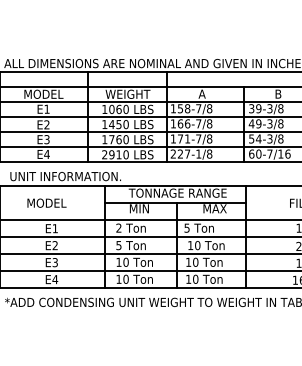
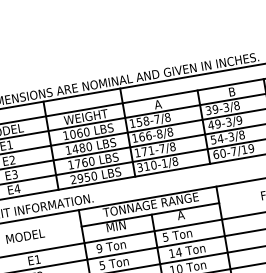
text: (198, 123) -> (159, 133), 166-7/8 -> 166-8/8
text: (280, 123) -> (239, 120), 49-3/8 -> 49-3/9
text: (118, 124) -> (81, 147), 1450 -> 1480
text: (180, 153) -> (146, 165), 227-1/8 -> 310-1/8
text: (287, 153) -> (250, 148), 60-7/16 -> 60-7/19
text: (118, 154) -> (86, 177), 2910 -> 2950
text: (214, 208) -> (189, 213), MAX -> A
text: (118, 227) -> (98, 247), 2 -> 9
text: (197, 245) -> (178, 252), 10 -> 14

